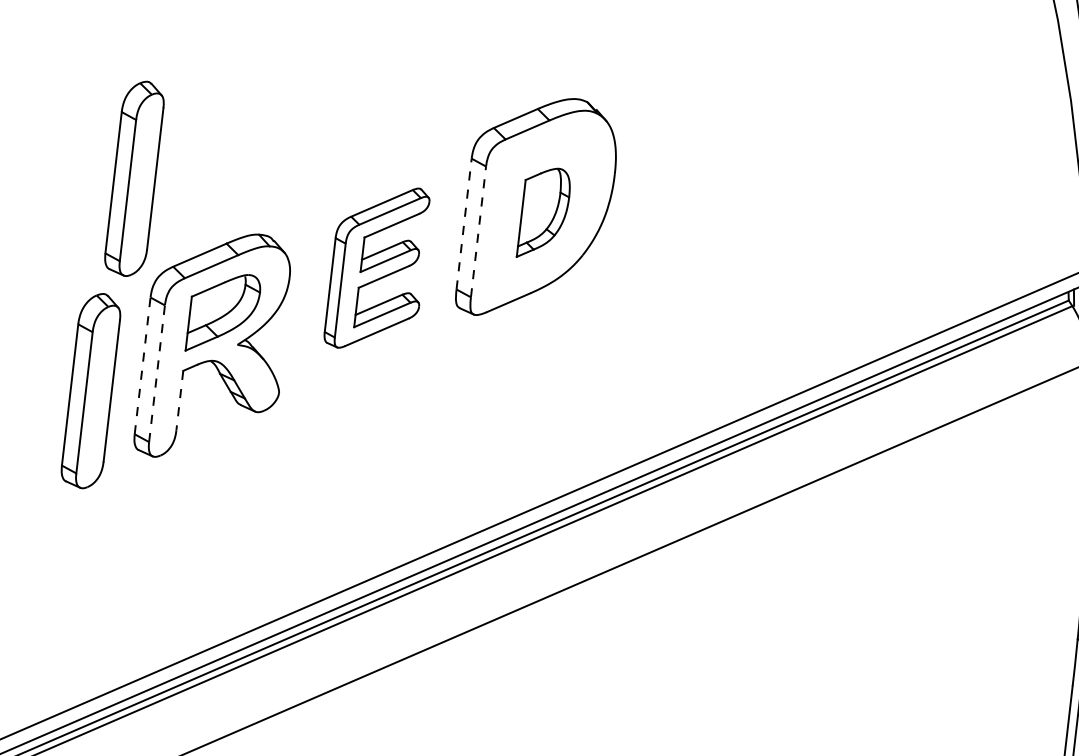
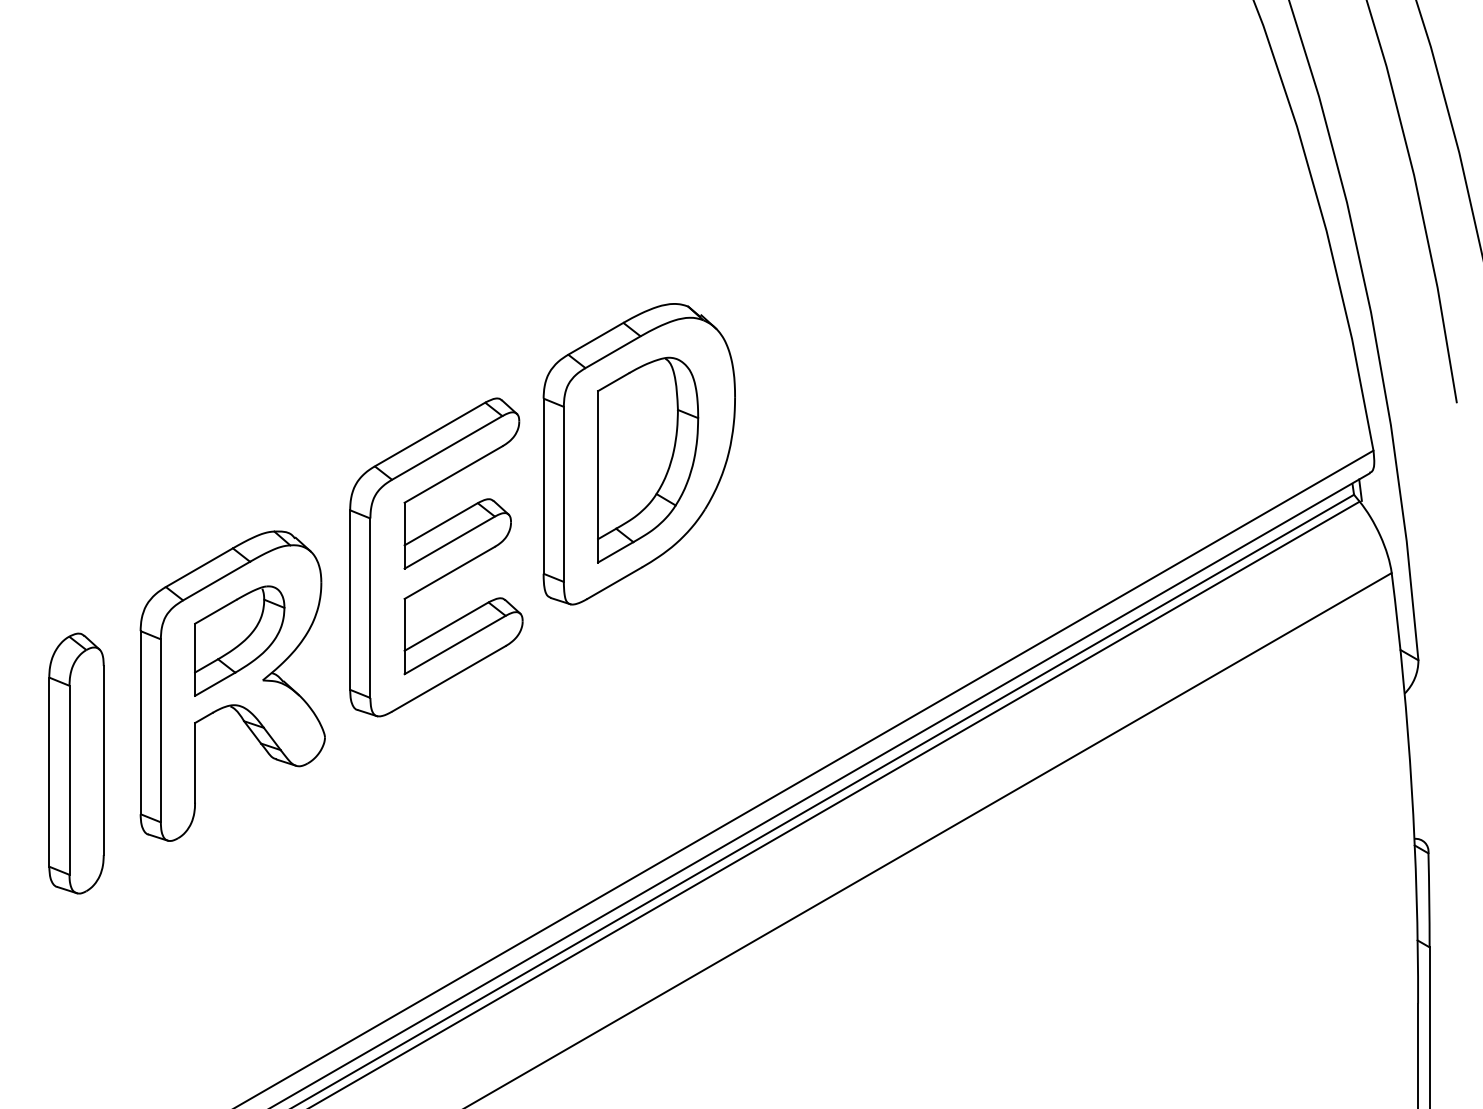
part: (134, 178) -> (101, 476), removed
part: (544, 213) -> (648, 459), size x1.67
line: (463, 224) -> (543, 486), dashed -> solid
line: (478, 232) -> (563, 494), dashed -> solid
part: (377, 268) -> (436, 557), size x1.43
line: (142, 365) -> (140, 722), dashed -> solid
line: (156, 373) -> (160, 730), dashed -> solid
line: (180, 400) -> (195, 762), dashed -> solid

